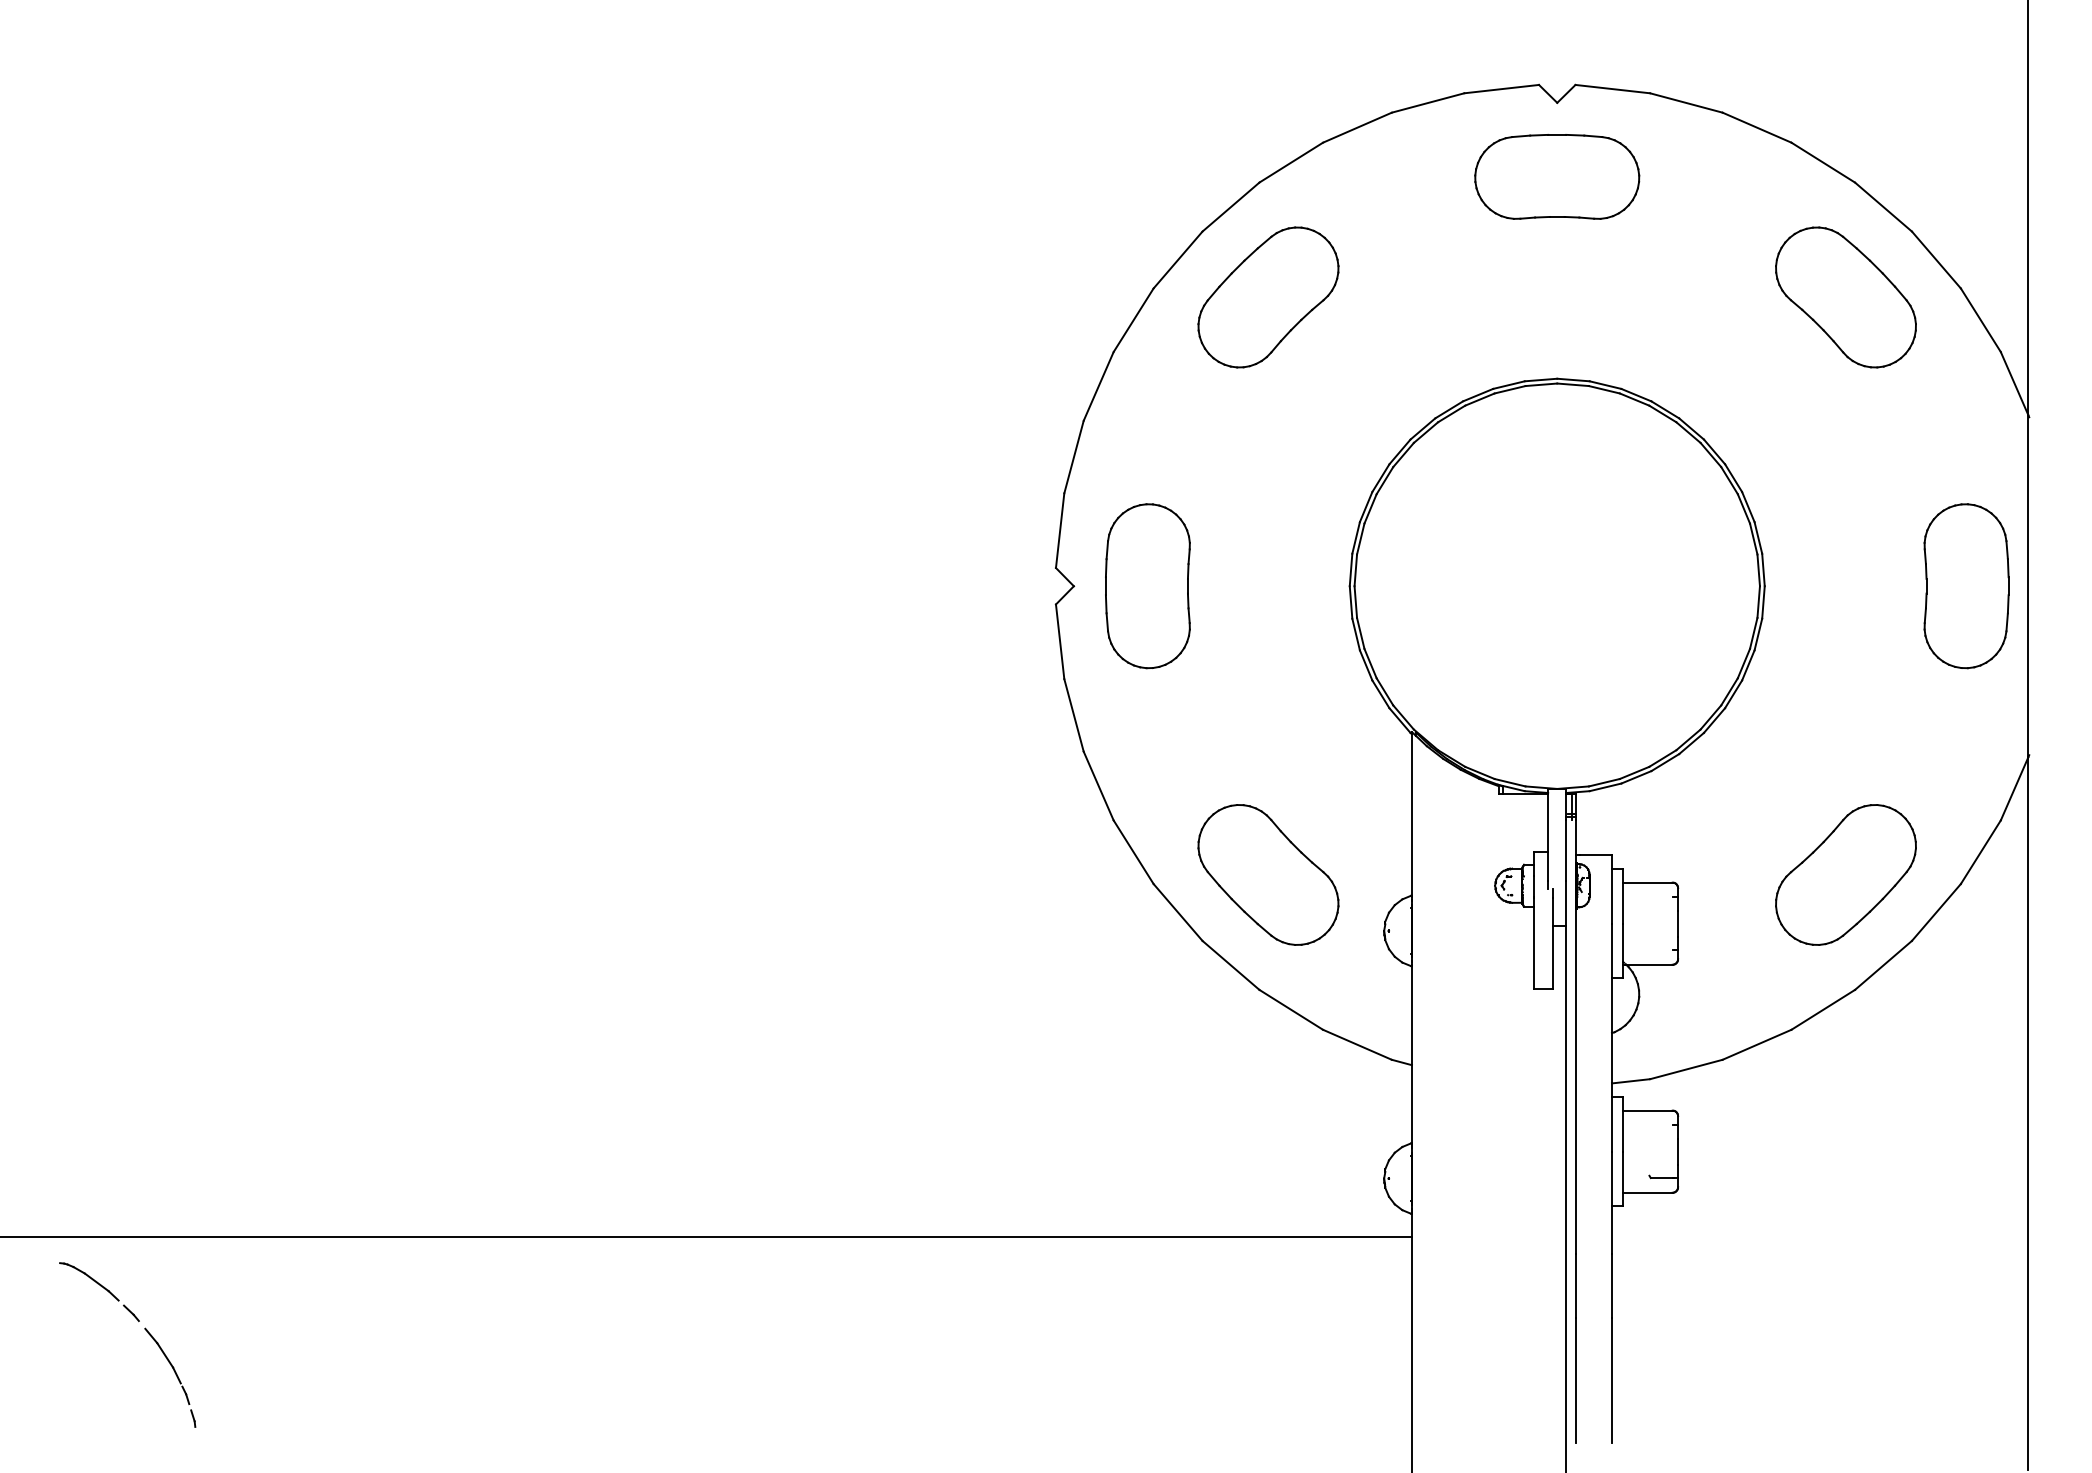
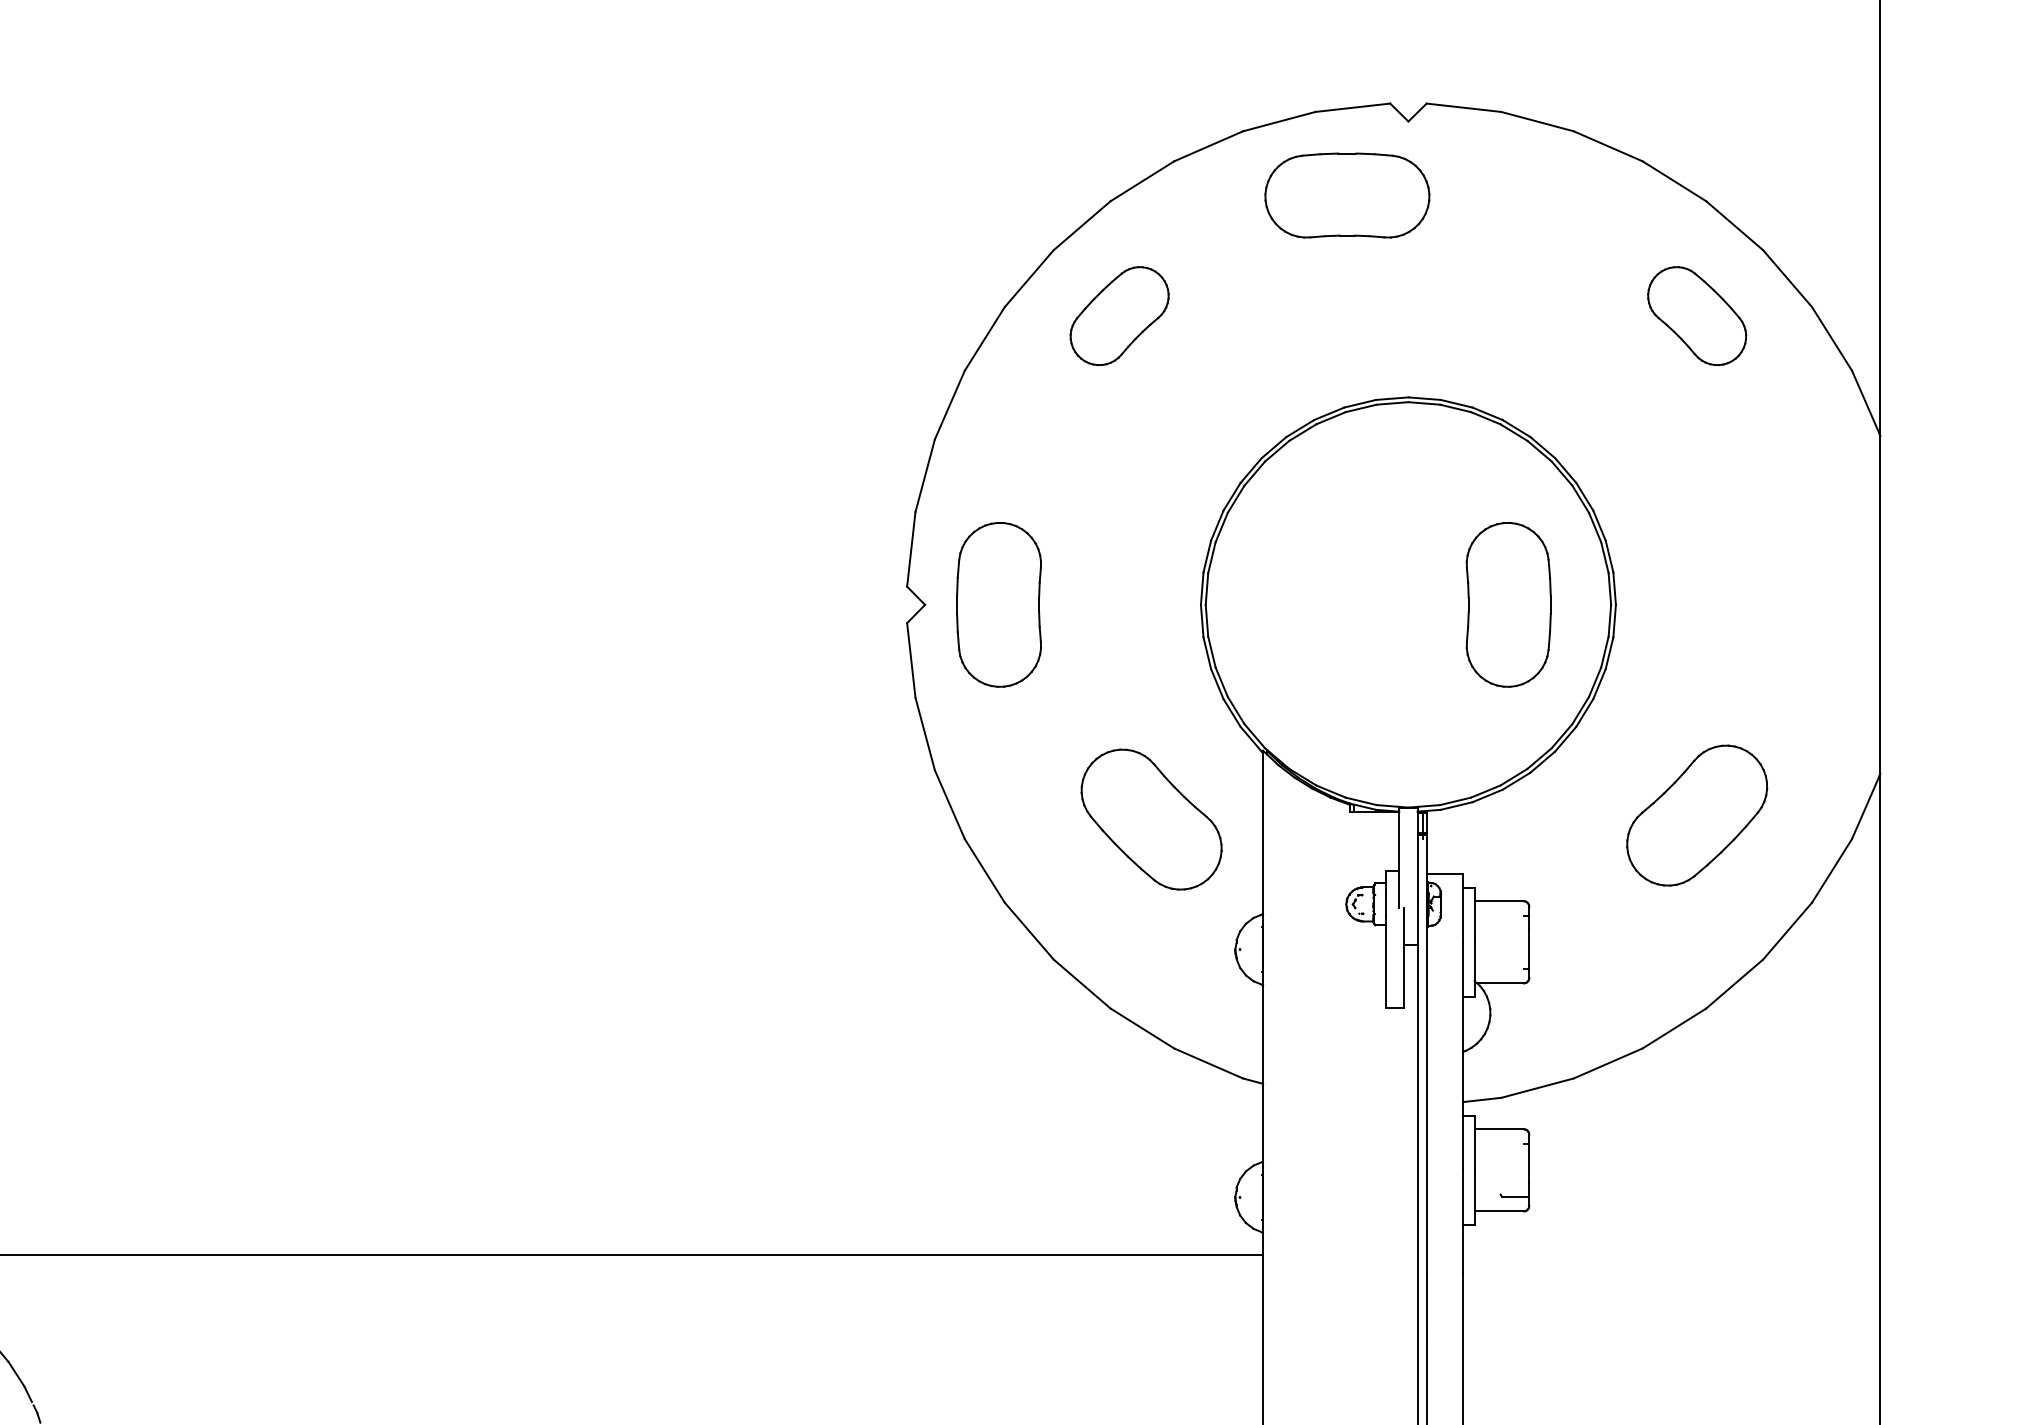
part: (1557, 176) -> (1347, 195), moved
part: (1268, 297) -> (1119, 316), size x0.7
part: (1845, 297) -> (1696, 316), size x0.7
part: (1966, 586) -> (1508, 605), moved
part: (1268, 874) -> (1151, 819), moved
part: (1845, 874) -> (1696, 815), moved

